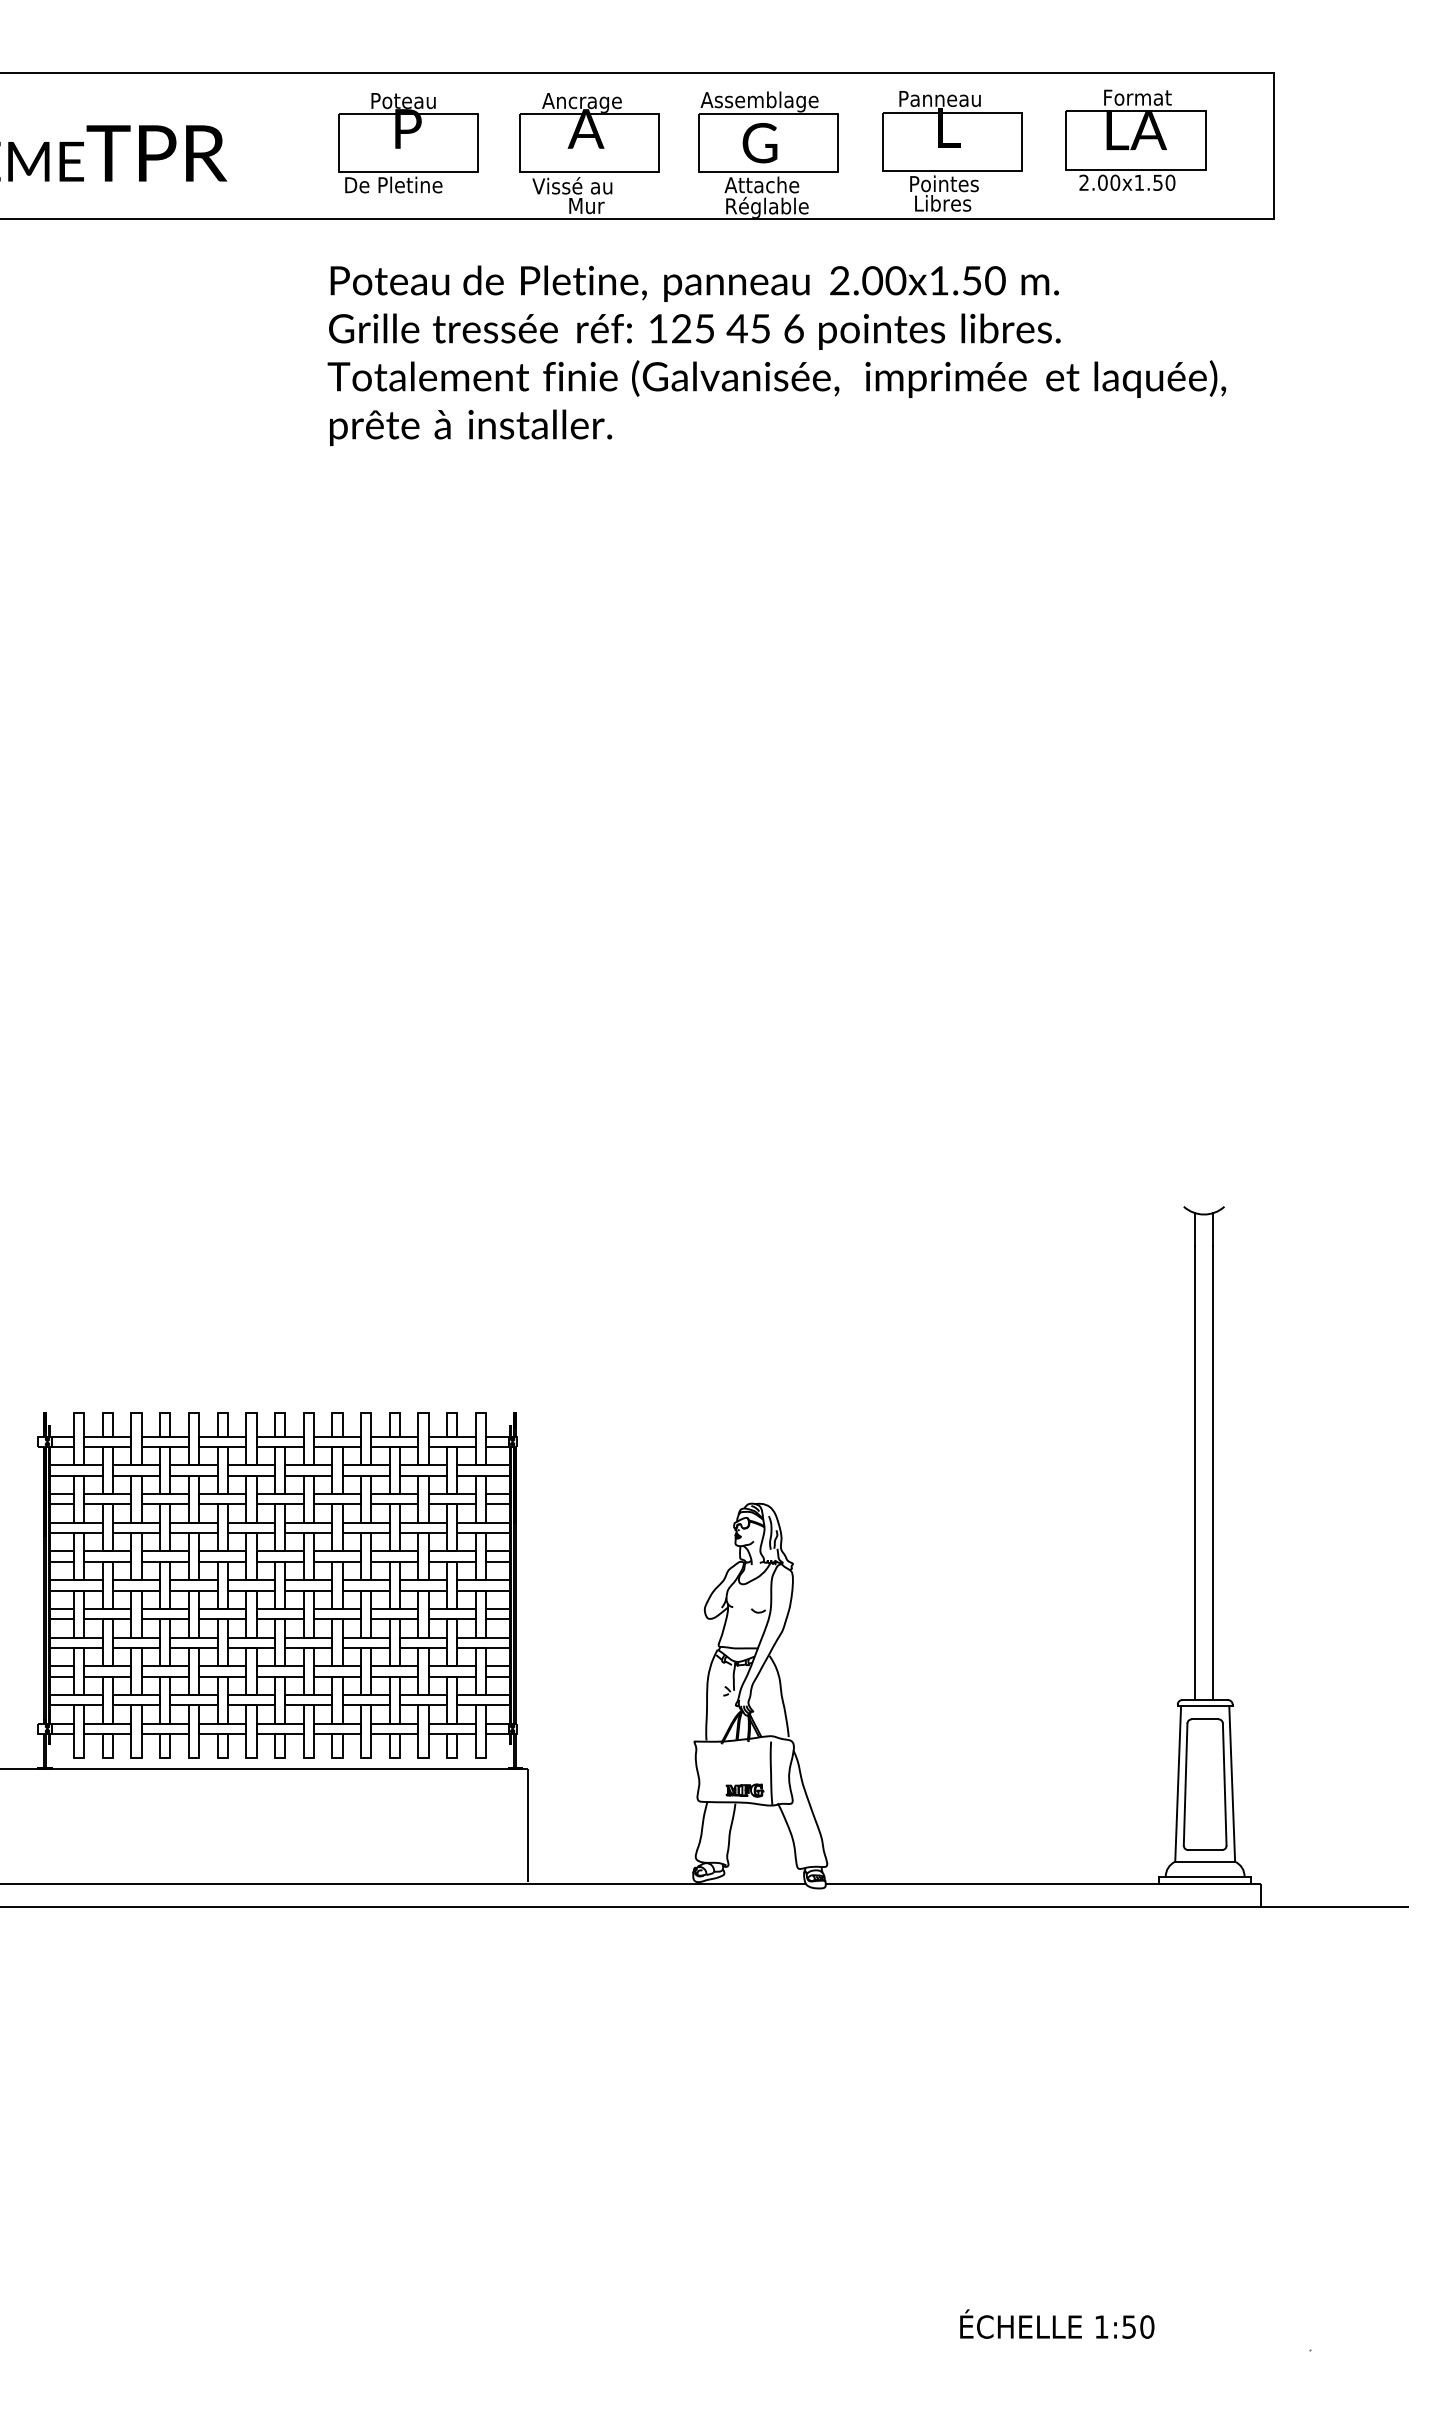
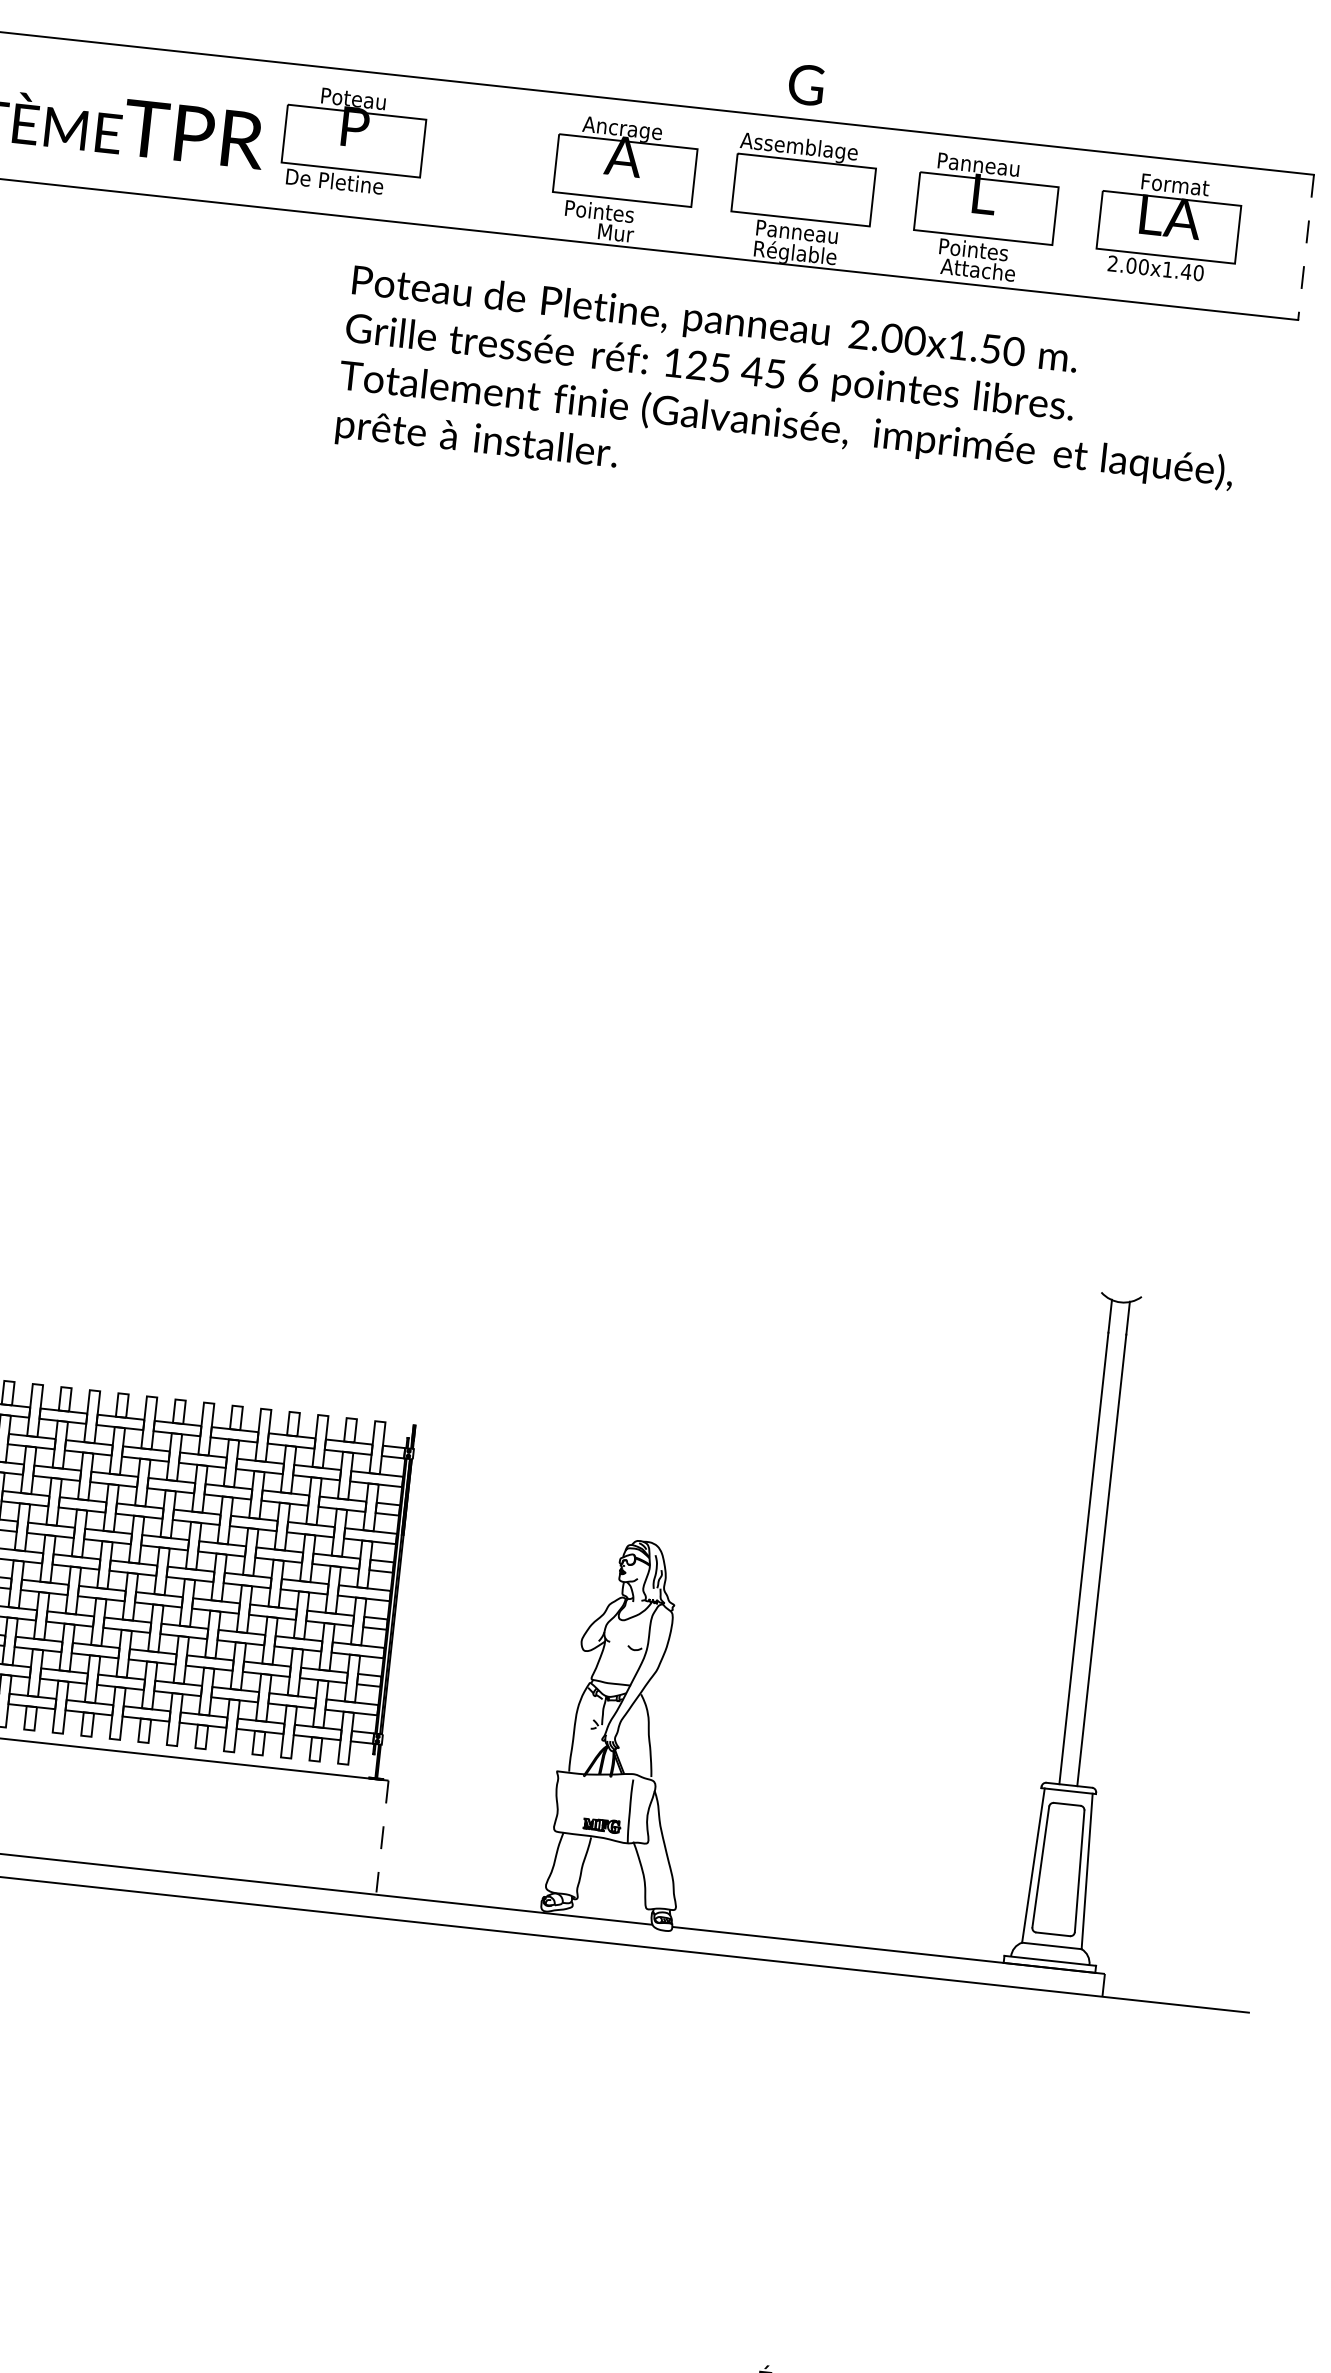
part: (408, 143) -> (353, 141), moved
text: (759, 143) -> (805, 85), moved
line: (1274, 146) -> (1306, 248), solid -> dashed
text: (1157, 182) -> (1185, 271), 2.00x1.50 -> 2.00x1.40
text: (765, 184) -> (795, 231), Attache -> Panneau
text: (572, 185) -> (603, 211), Vissé au -> Pointes
text: (950, 203) -> (977, 269), Libres -> Attache
line: (527, 1825) -> (382, 1836), solid -> dashed

